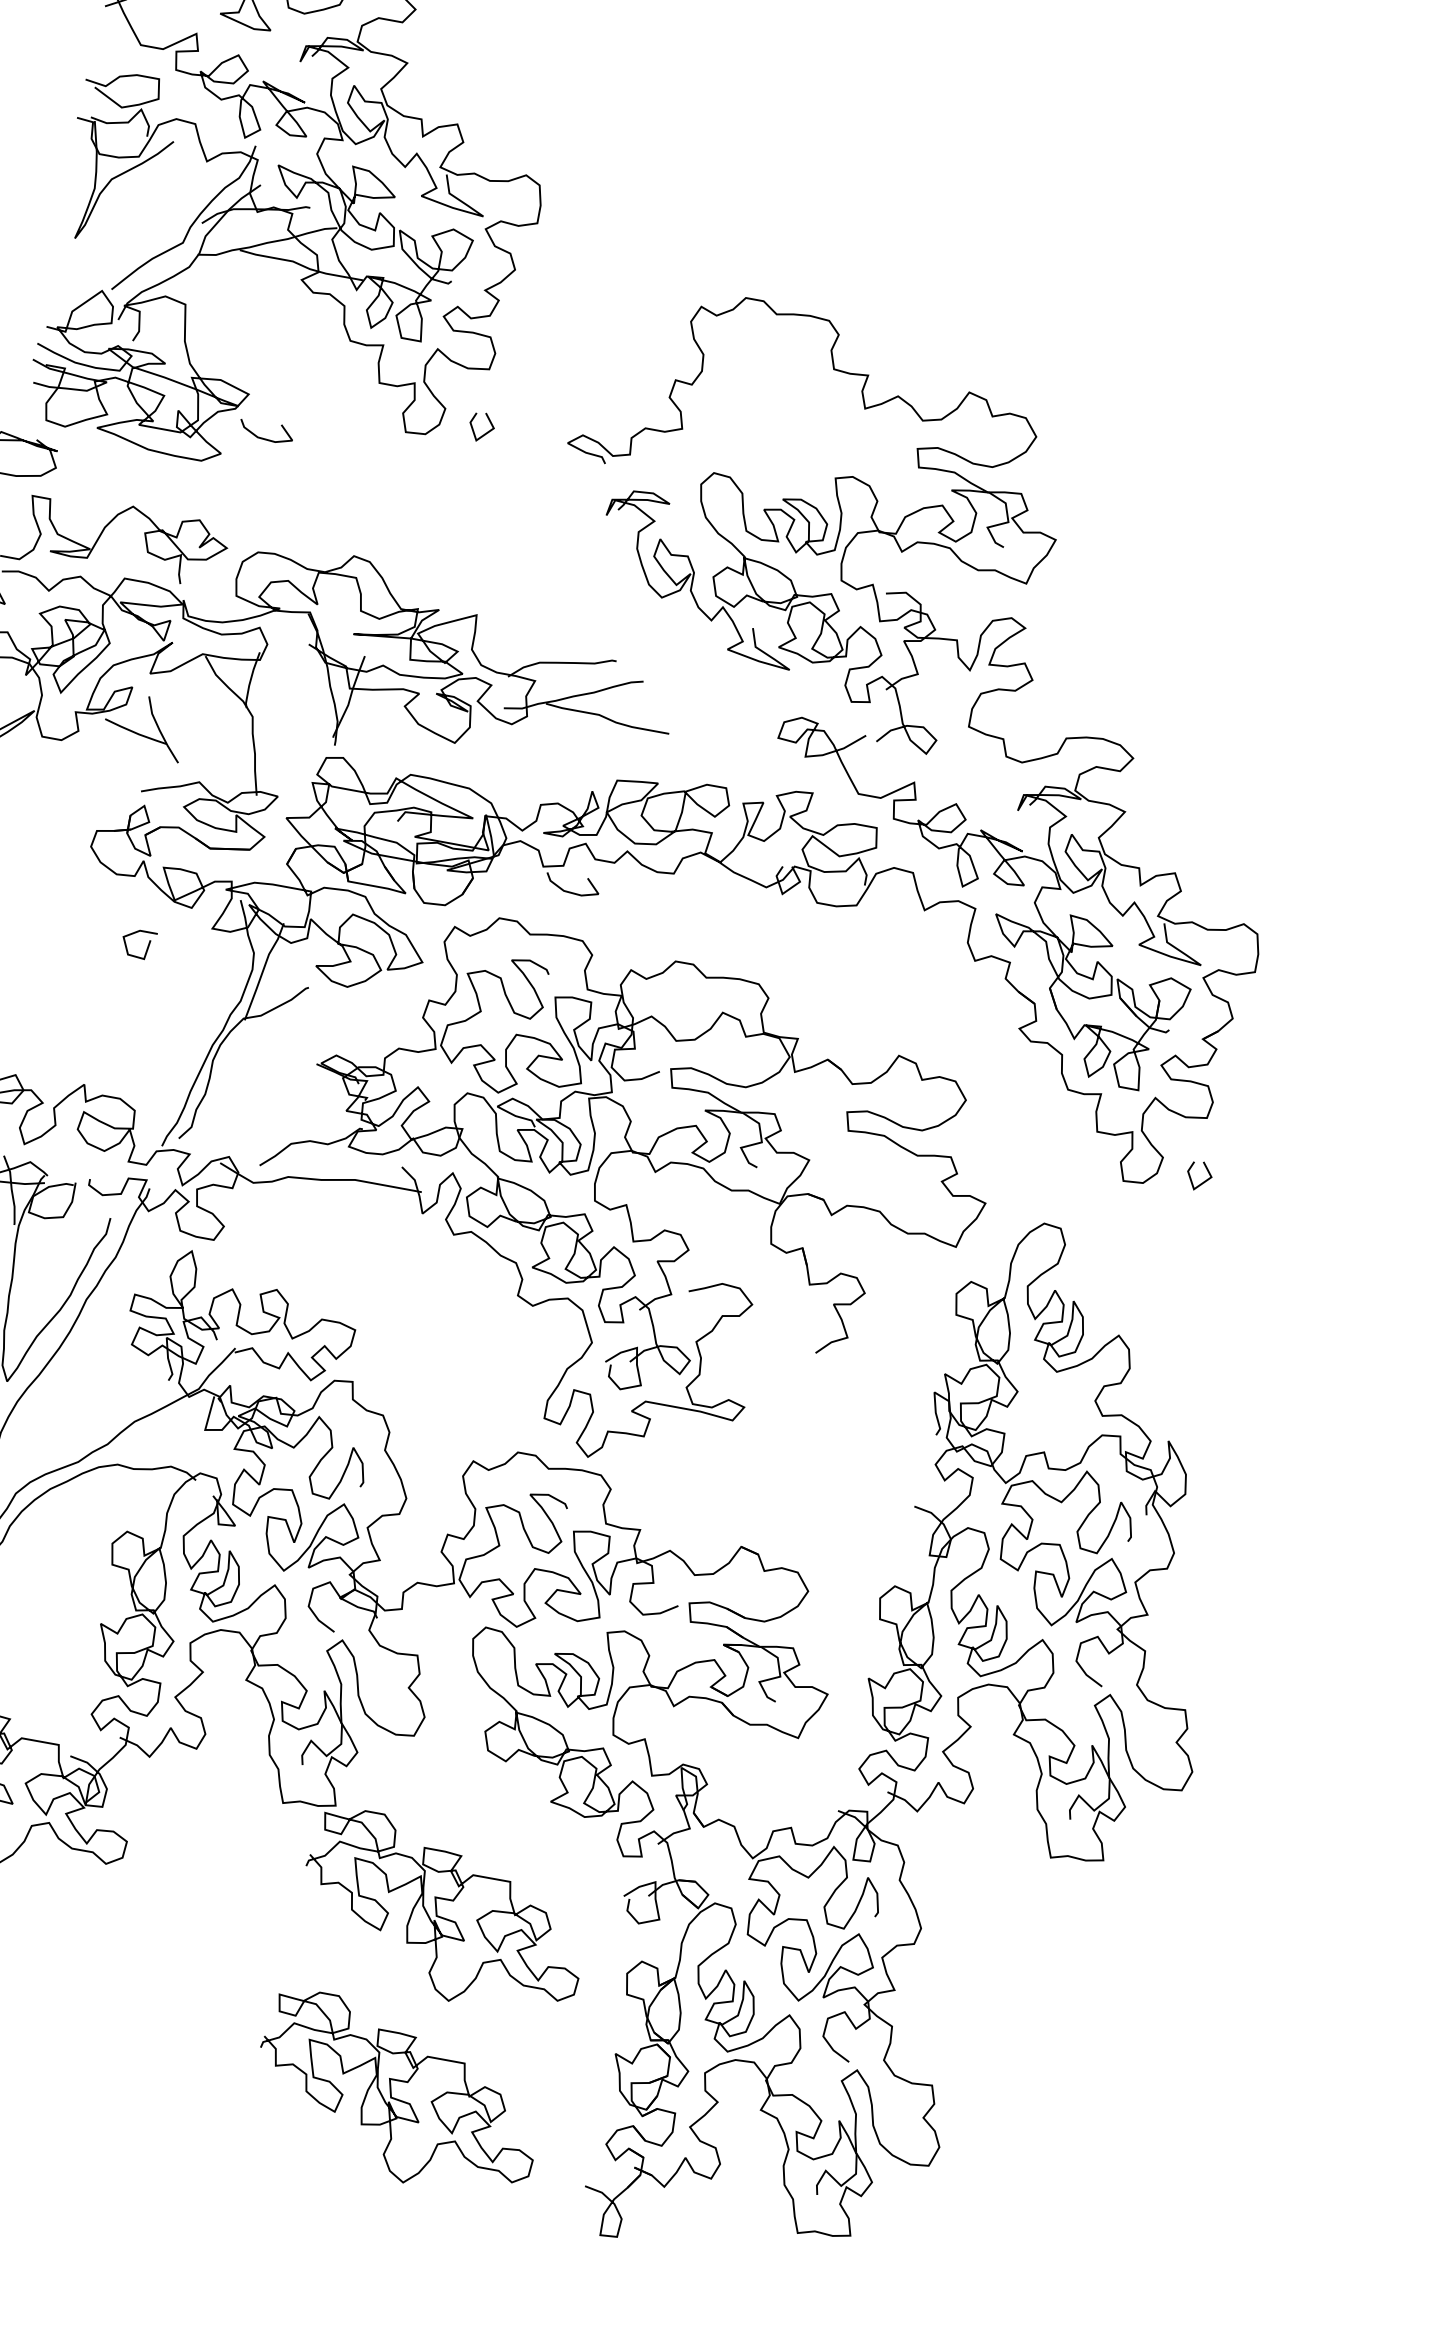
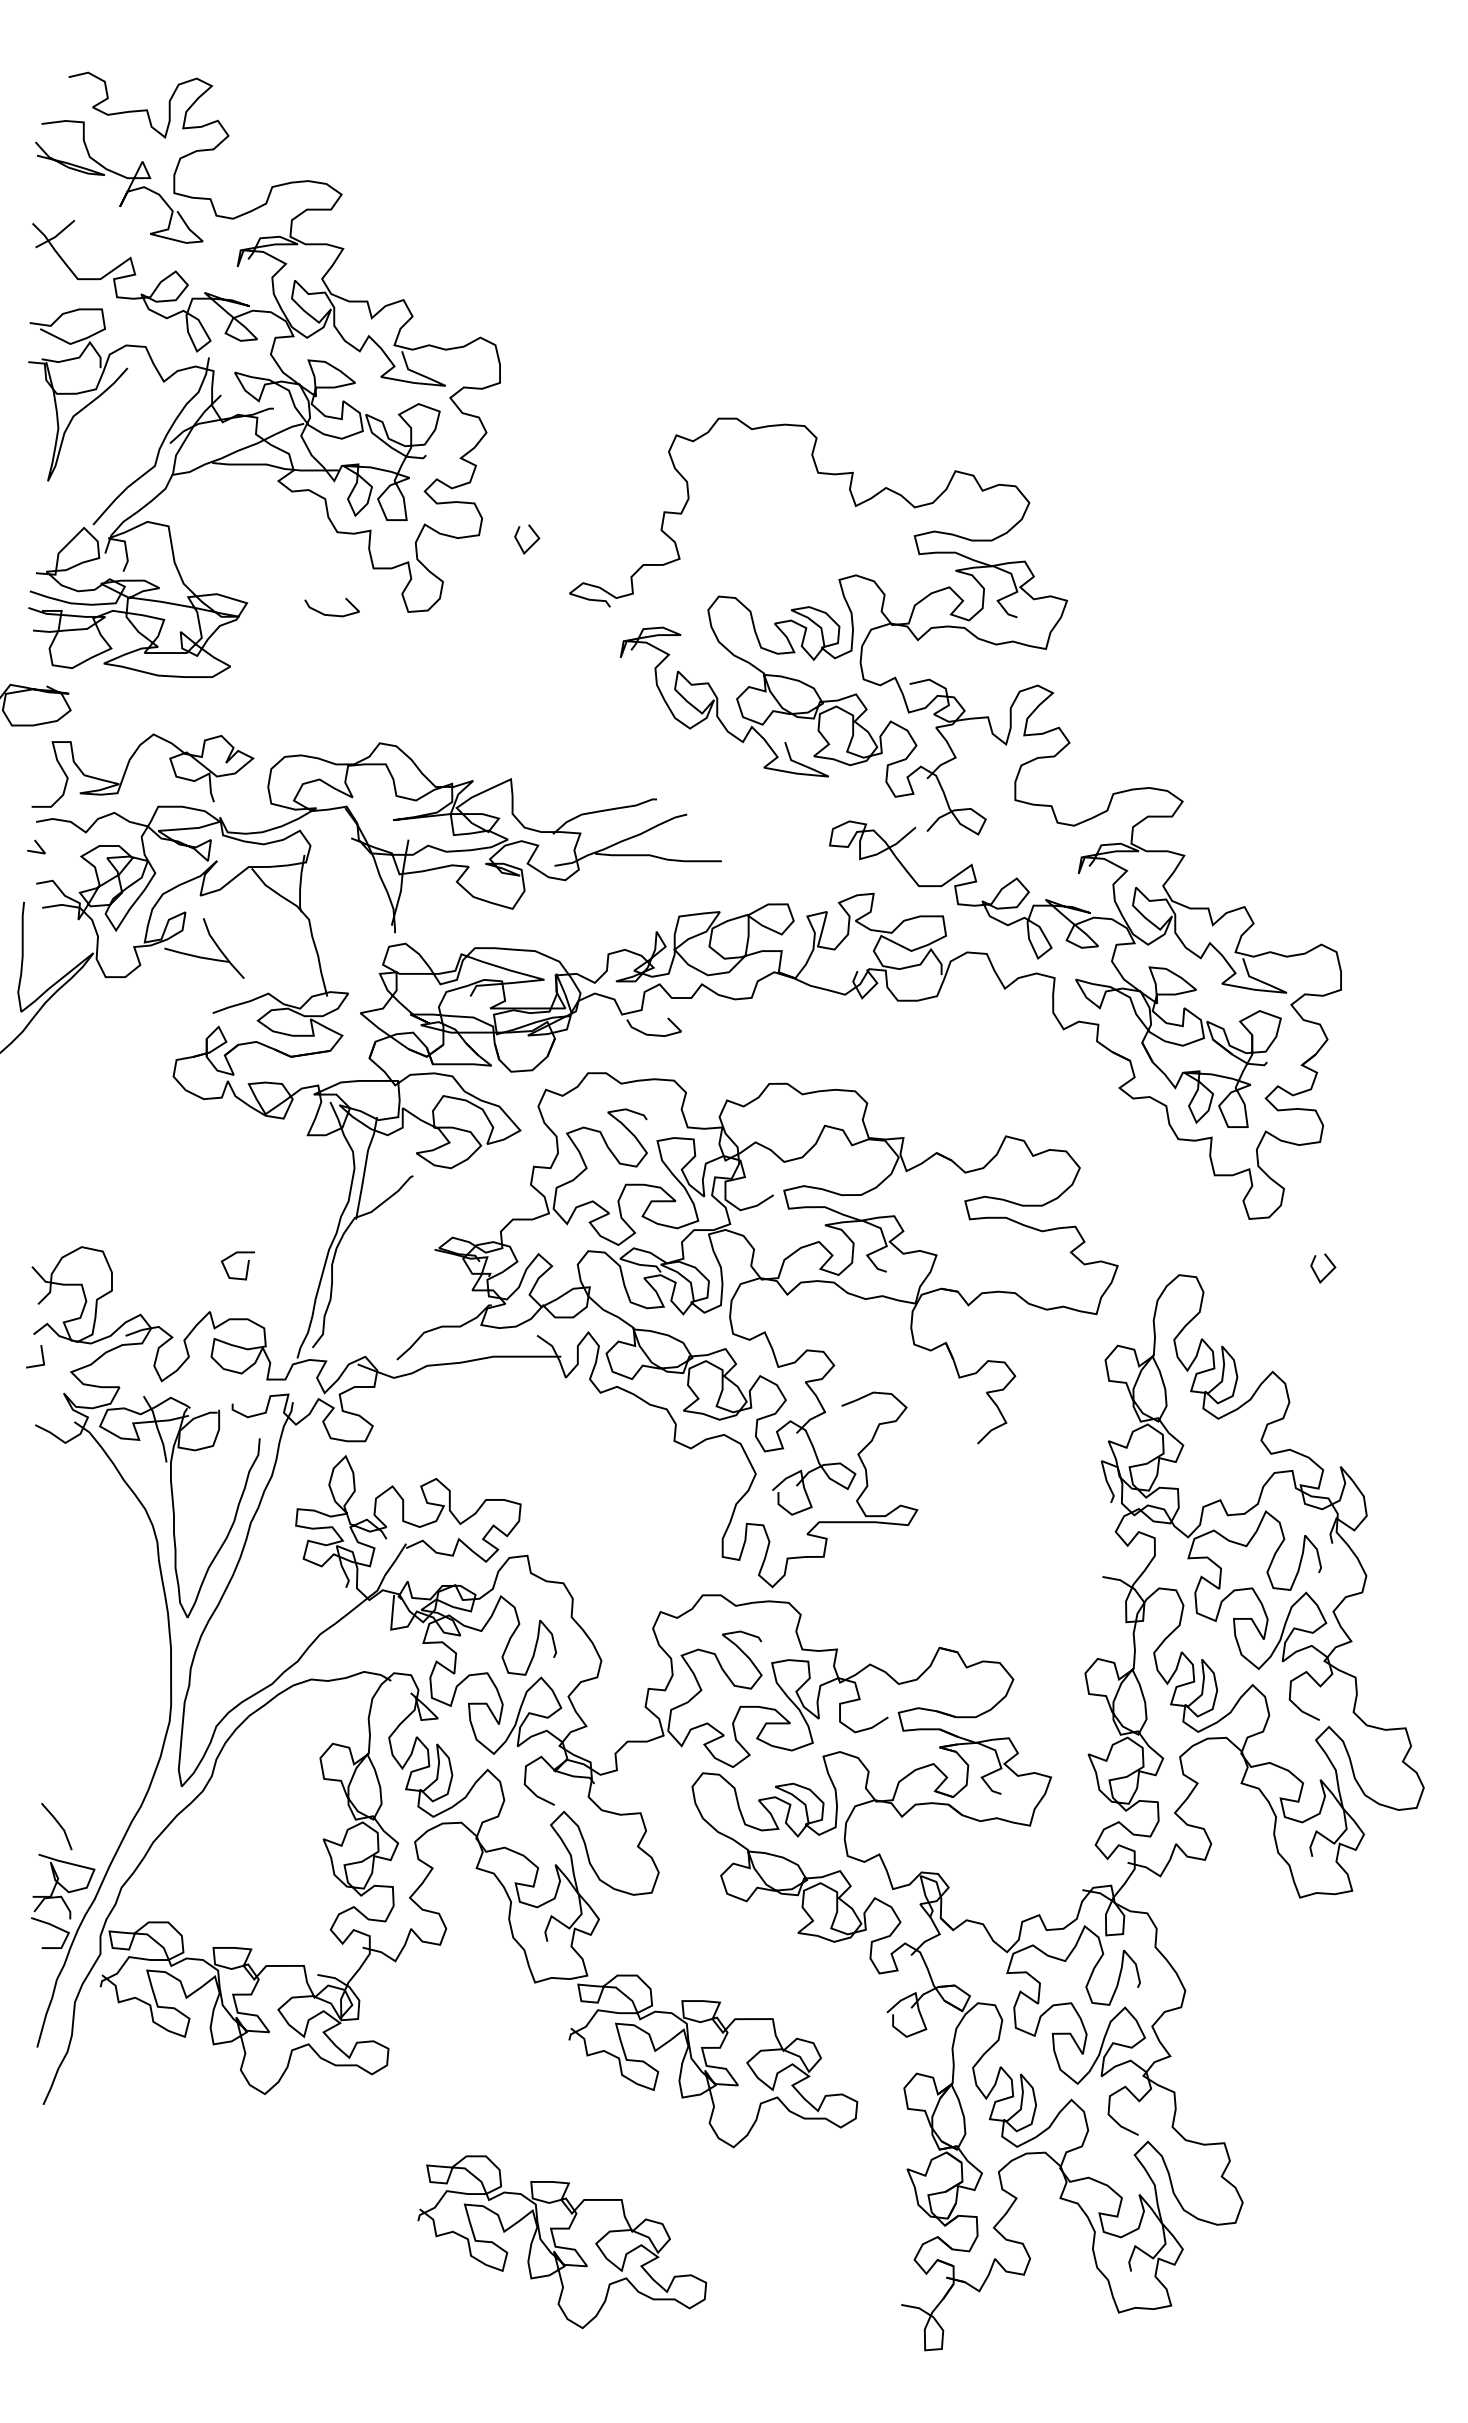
line: (486, 432) -> (532, 543), moved
curve: (264, 438) -> (331, 614), moved
curve: (146, 948) -> (246, 1268), moved
line: (1203, 1181) -> (1328, 1272), moved
curve: (398, 2098) -> (562, 2246), moved

